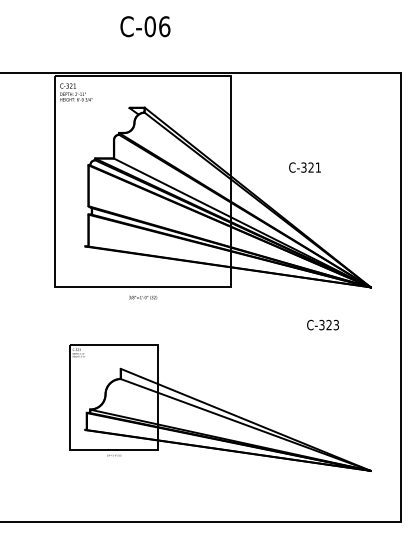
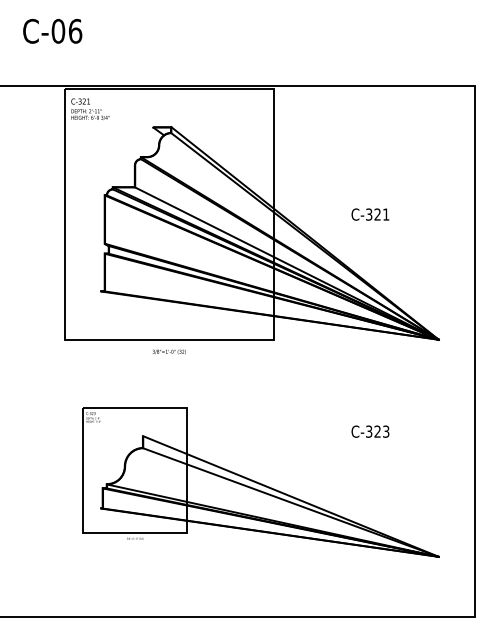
text: (145, 26) -> (52, 31), moved
text: (304, 167) -> (369, 214), moved
text: (322, 324) -> (369, 430), moved

